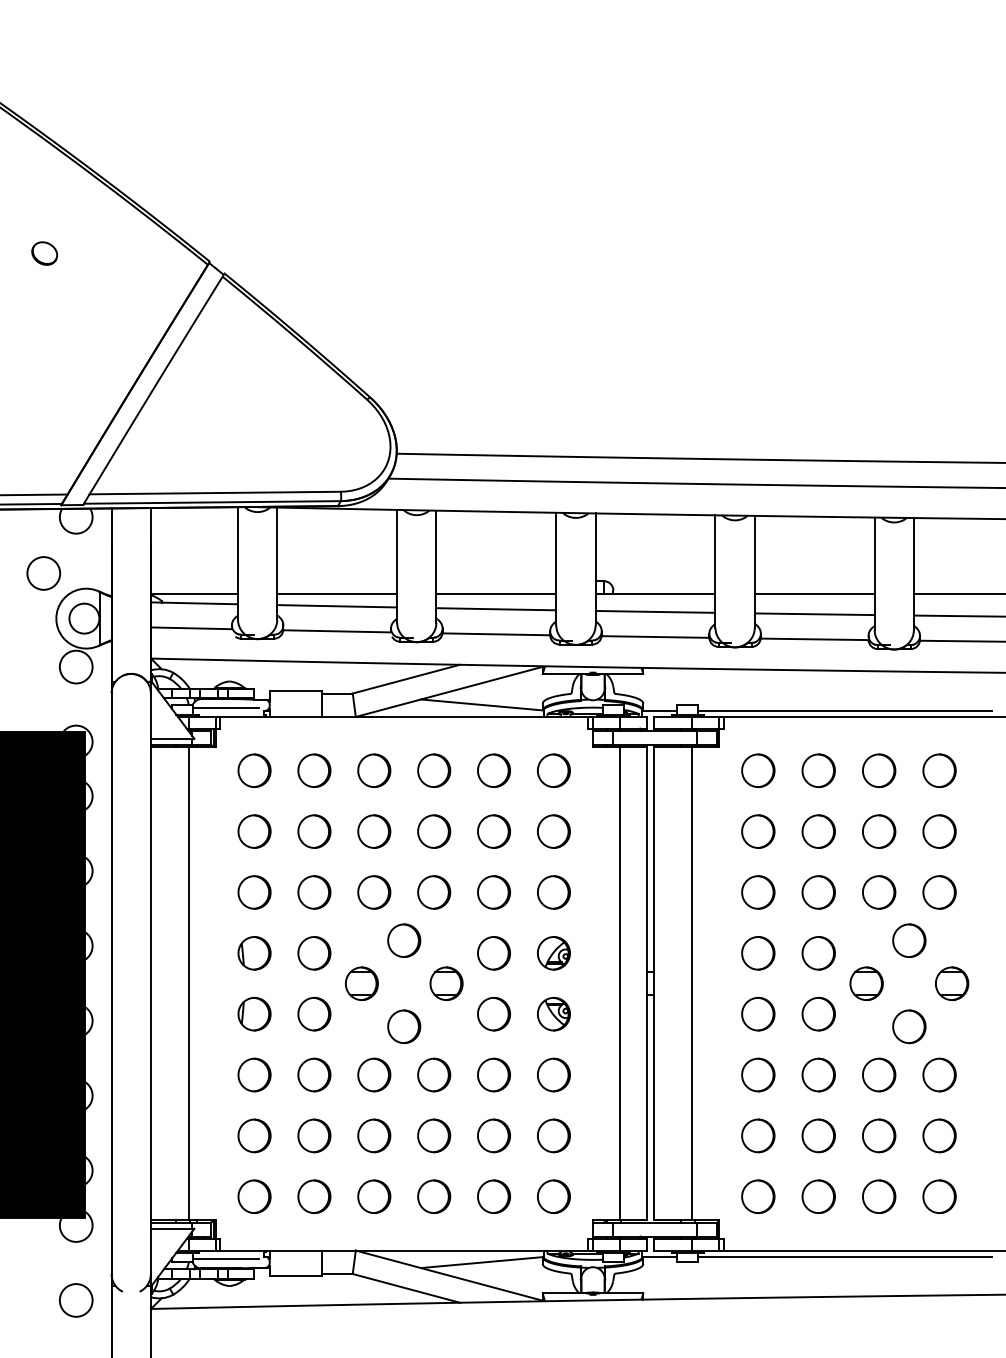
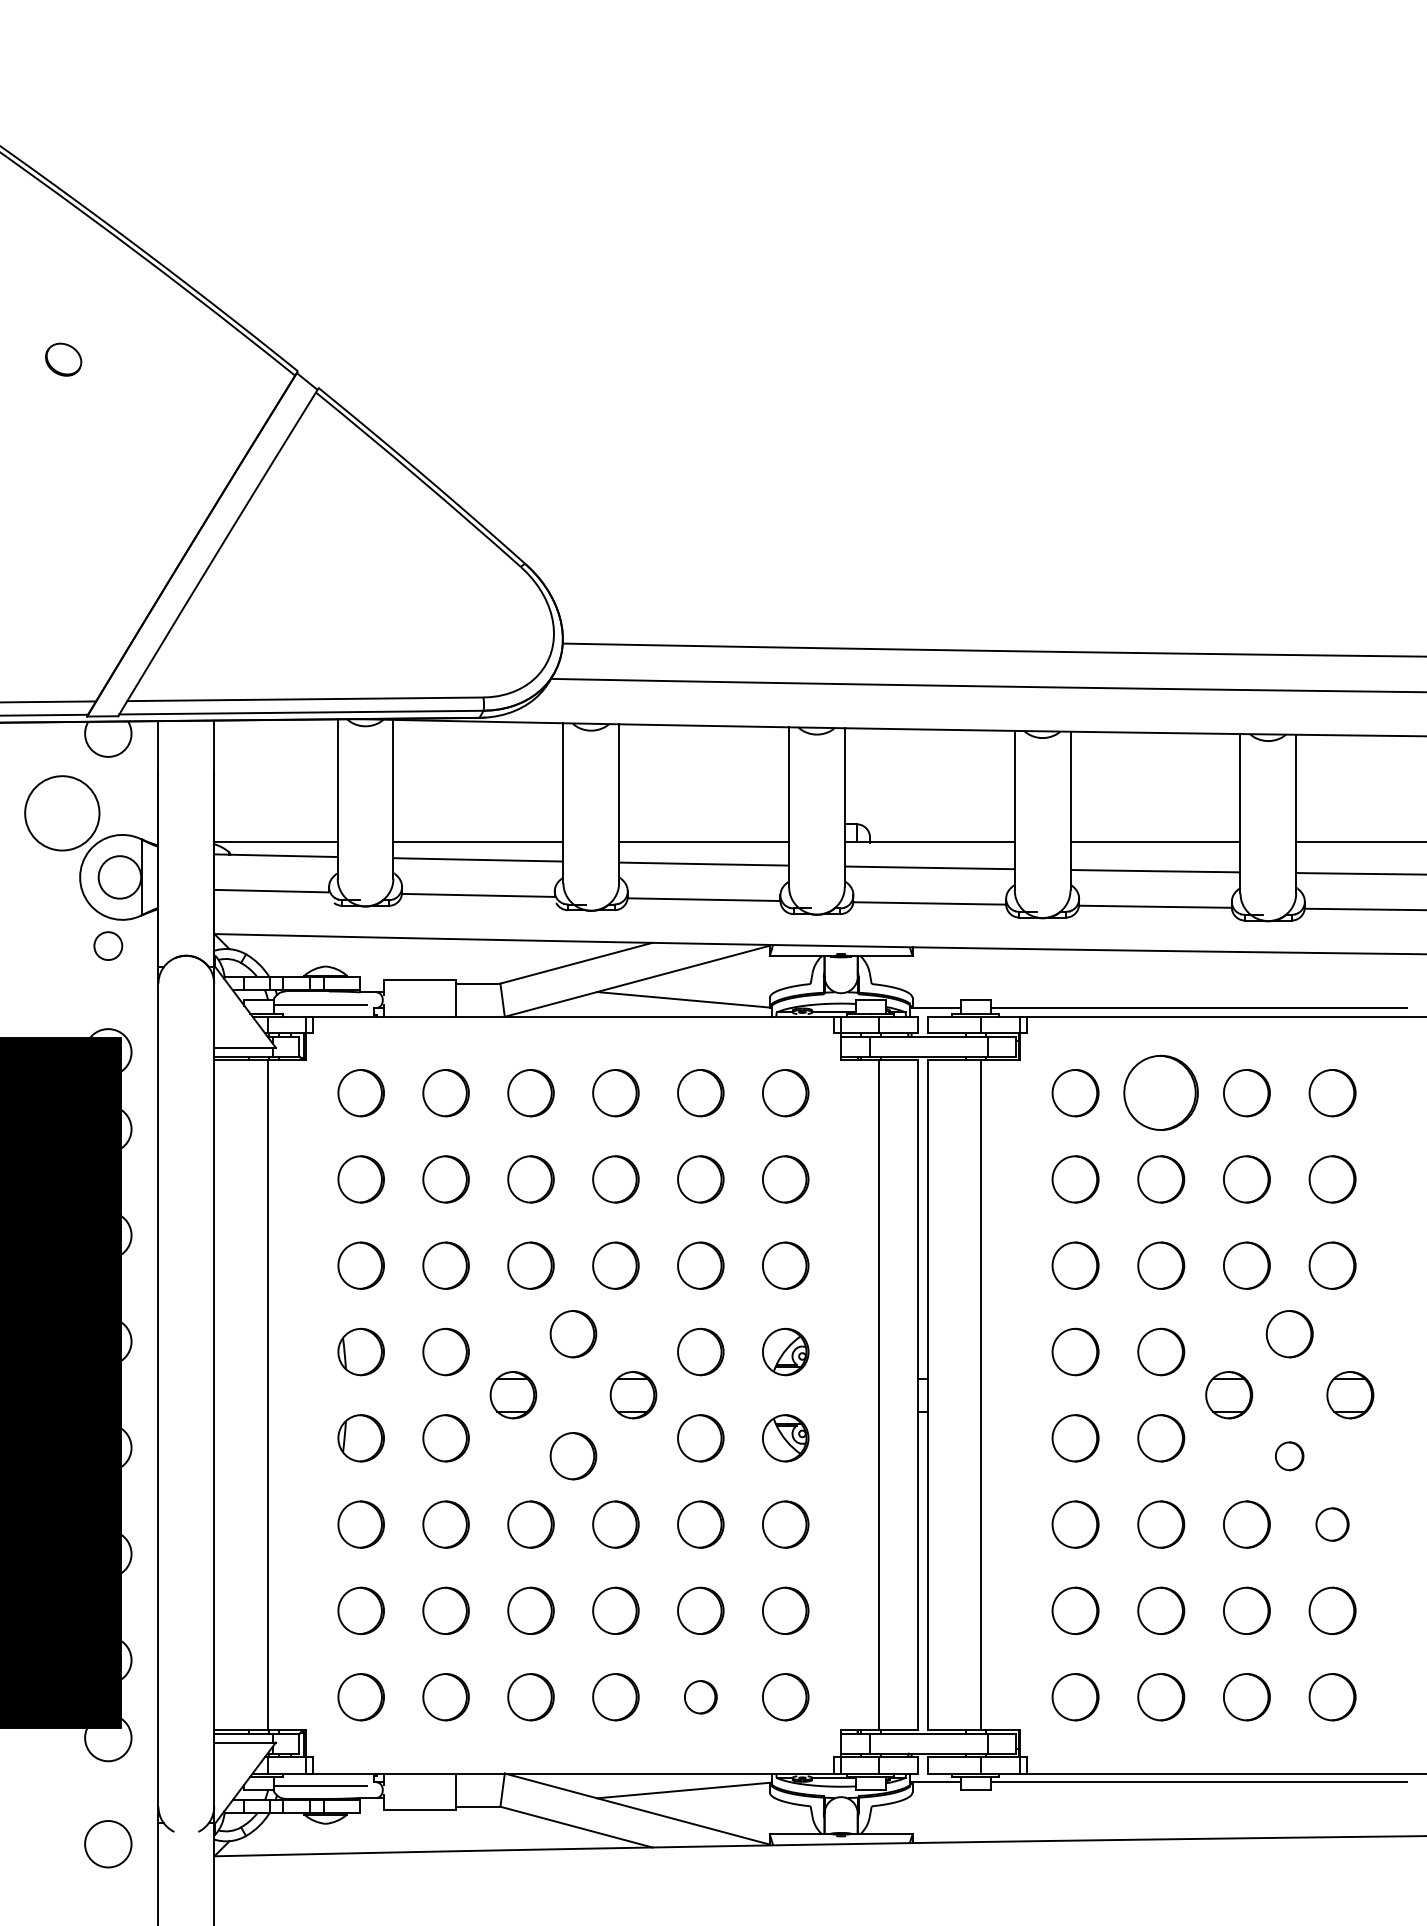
circle: (43, 573) -> (62, 813), size x1.6
circle: (76, 666) -> (108, 945), size x0.6
part: (818, 771) -> (1161, 1093), size x1.6
part: (909, 1027) -> (1289, 1456), size x0.6
part: (939, 1074) -> (1332, 1524), size x0.7
part: (493, 1196) -> (700, 1697), size x0.7

